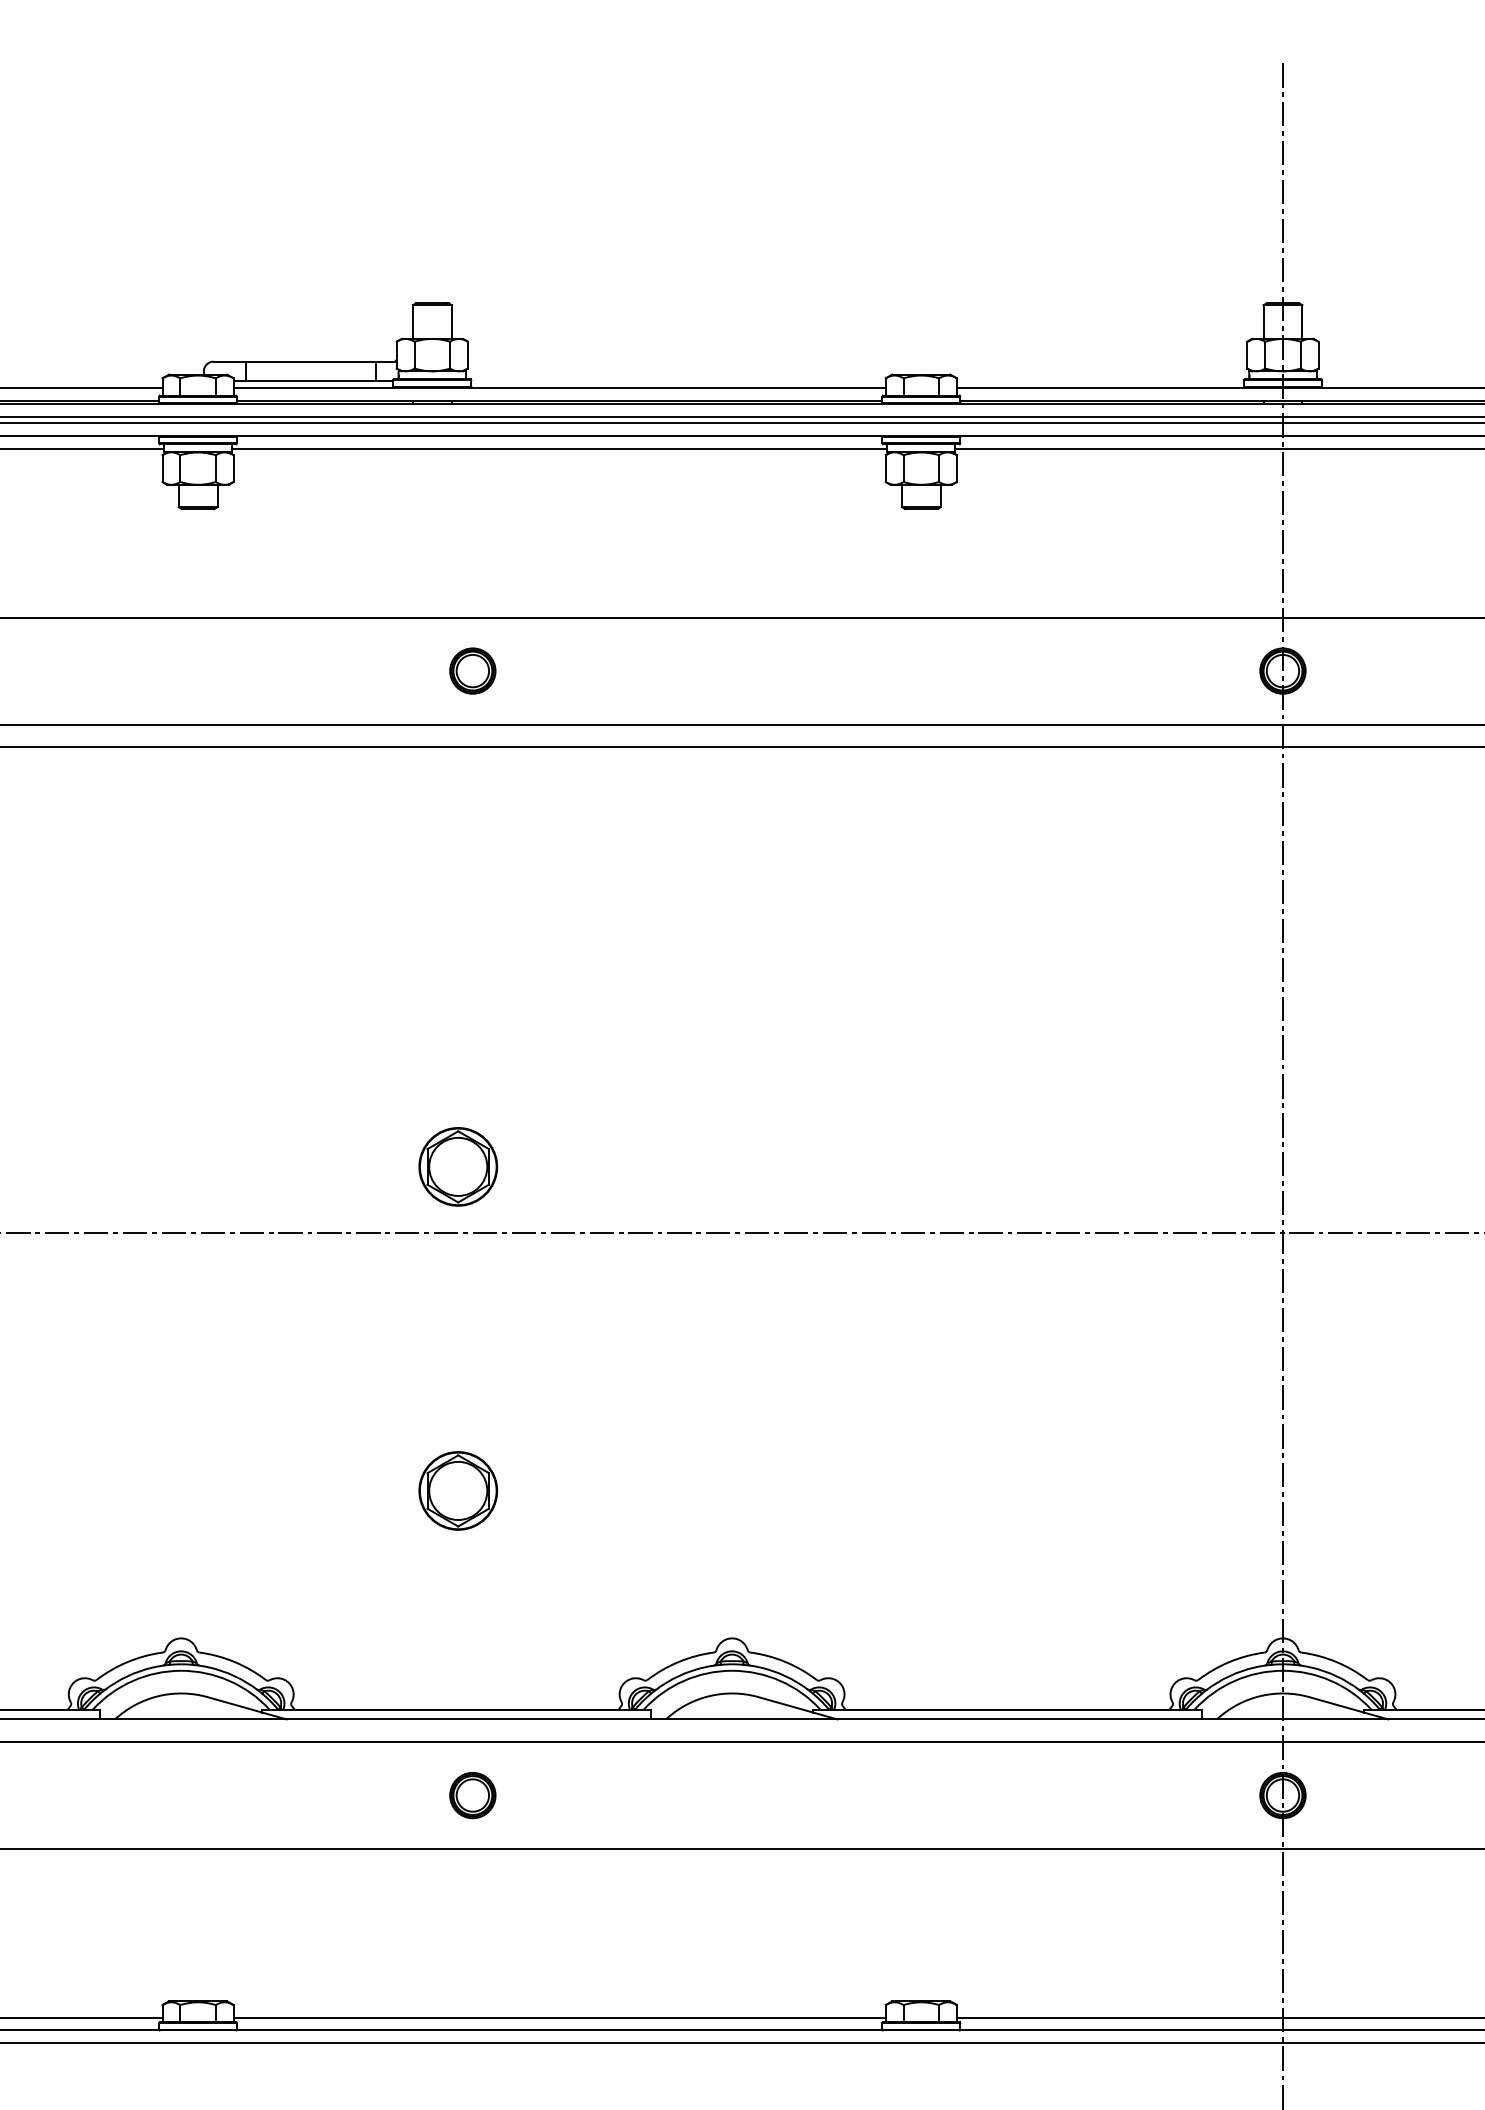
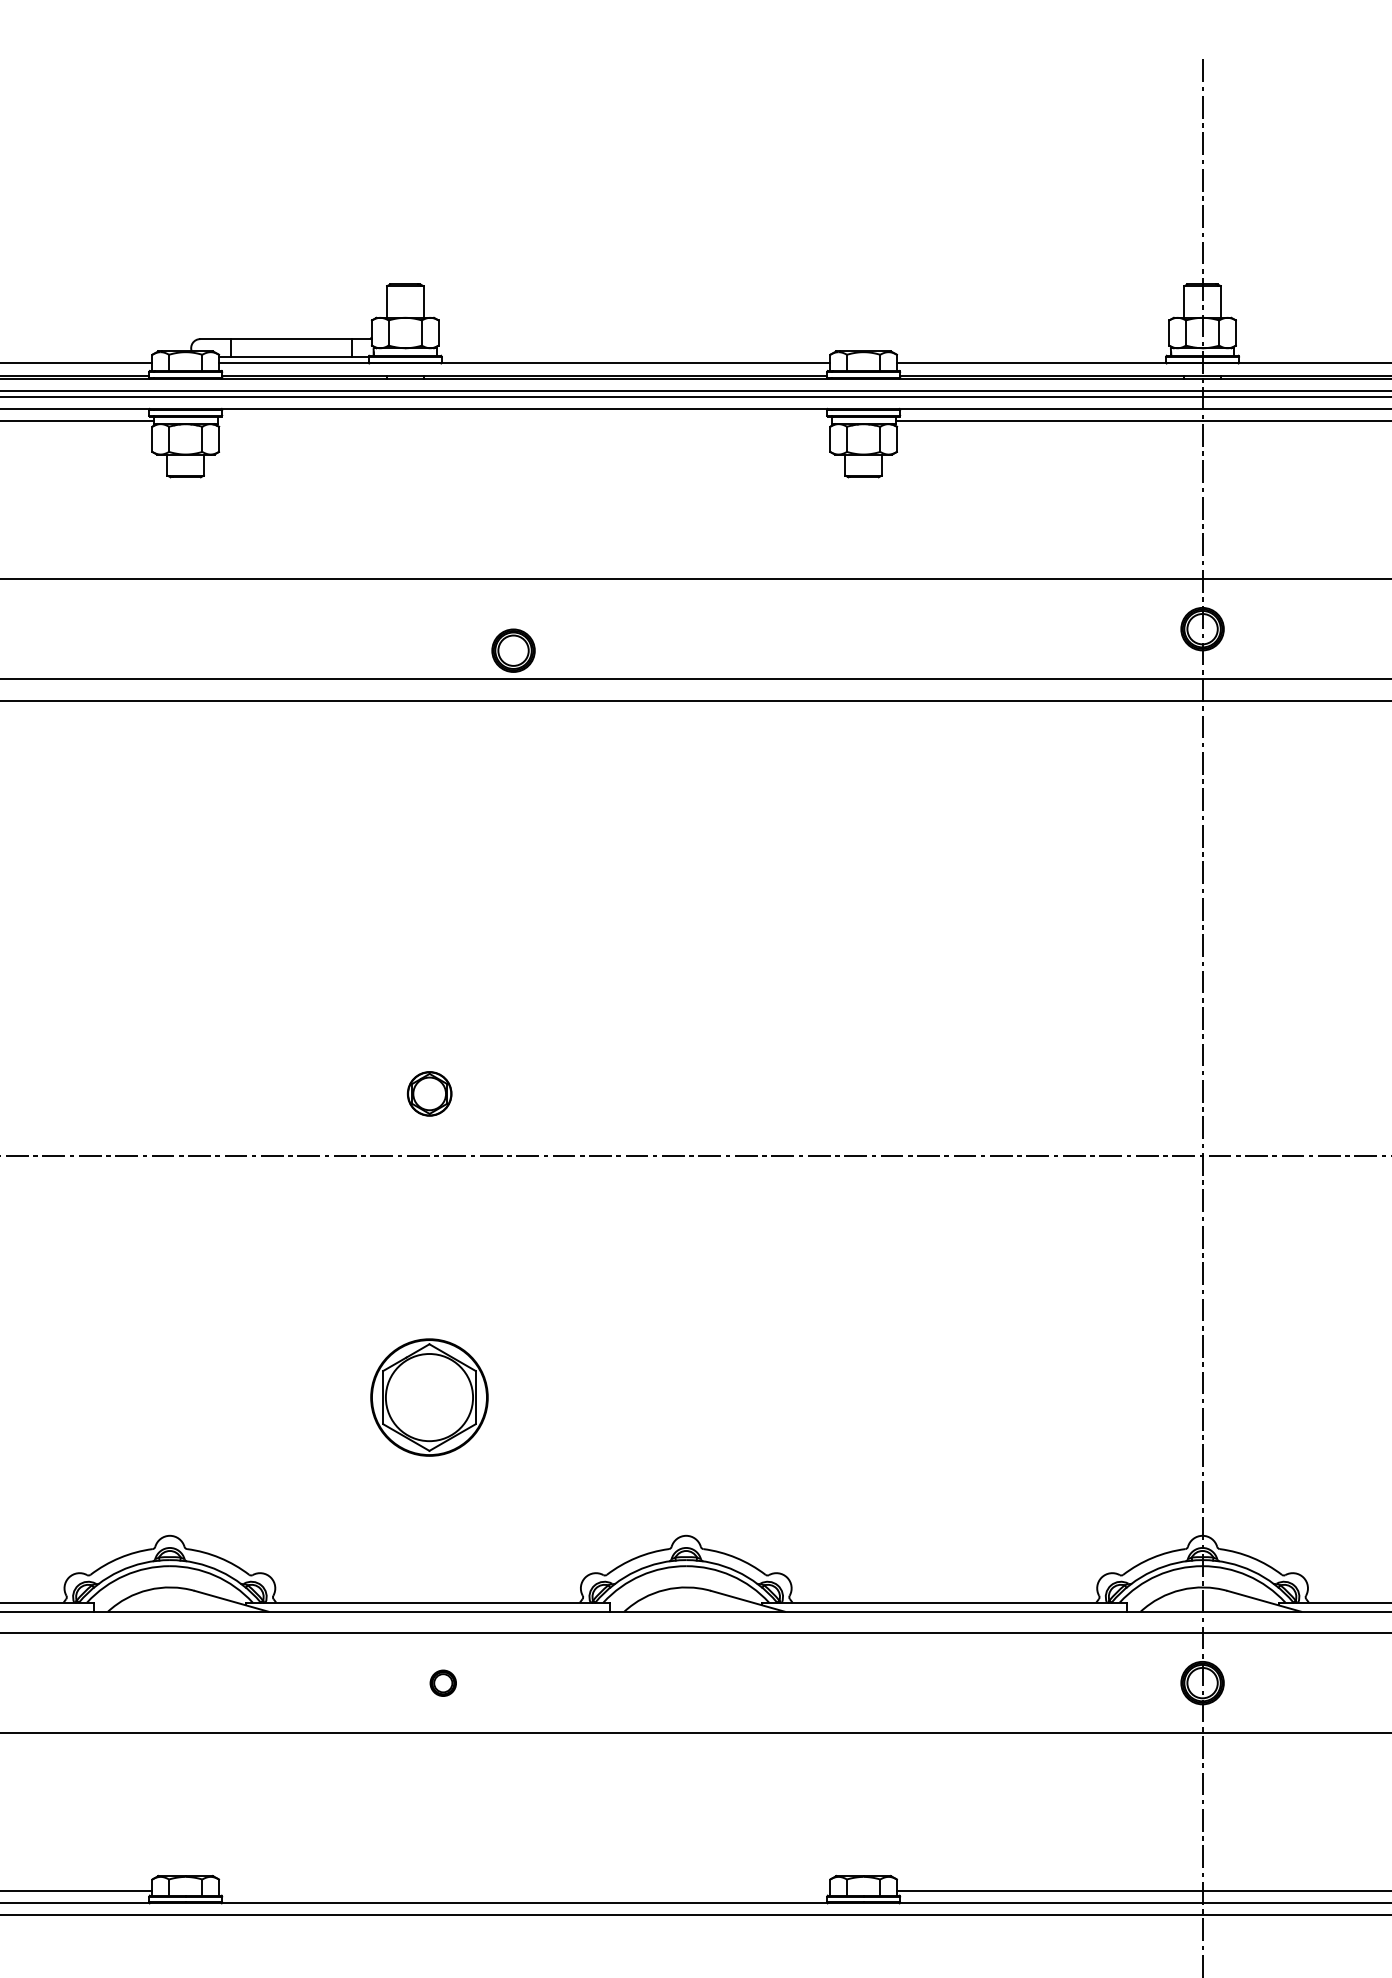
line: (559, 449) -> (524, 421), removed
part: (472, 670) -> (513, 650), moved
part: (458, 1166) -> (429, 1093), size x0.6
part: (458, 1490) -> (429, 1397), size x1.6
part: (472, 1795) -> (442, 1683), size x0.6
line: (559, 2017) -> (524, 1891), removed

